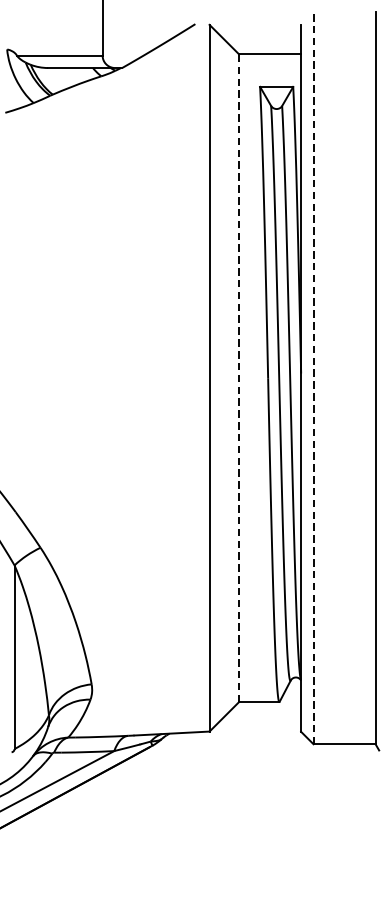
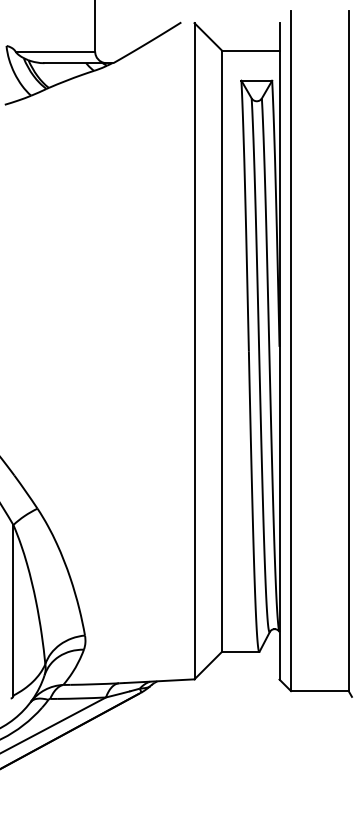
line: (238, 378) -> (221, 351), dashed -> solid
line: (314, 378) -> (291, 351), dashed -> solid

